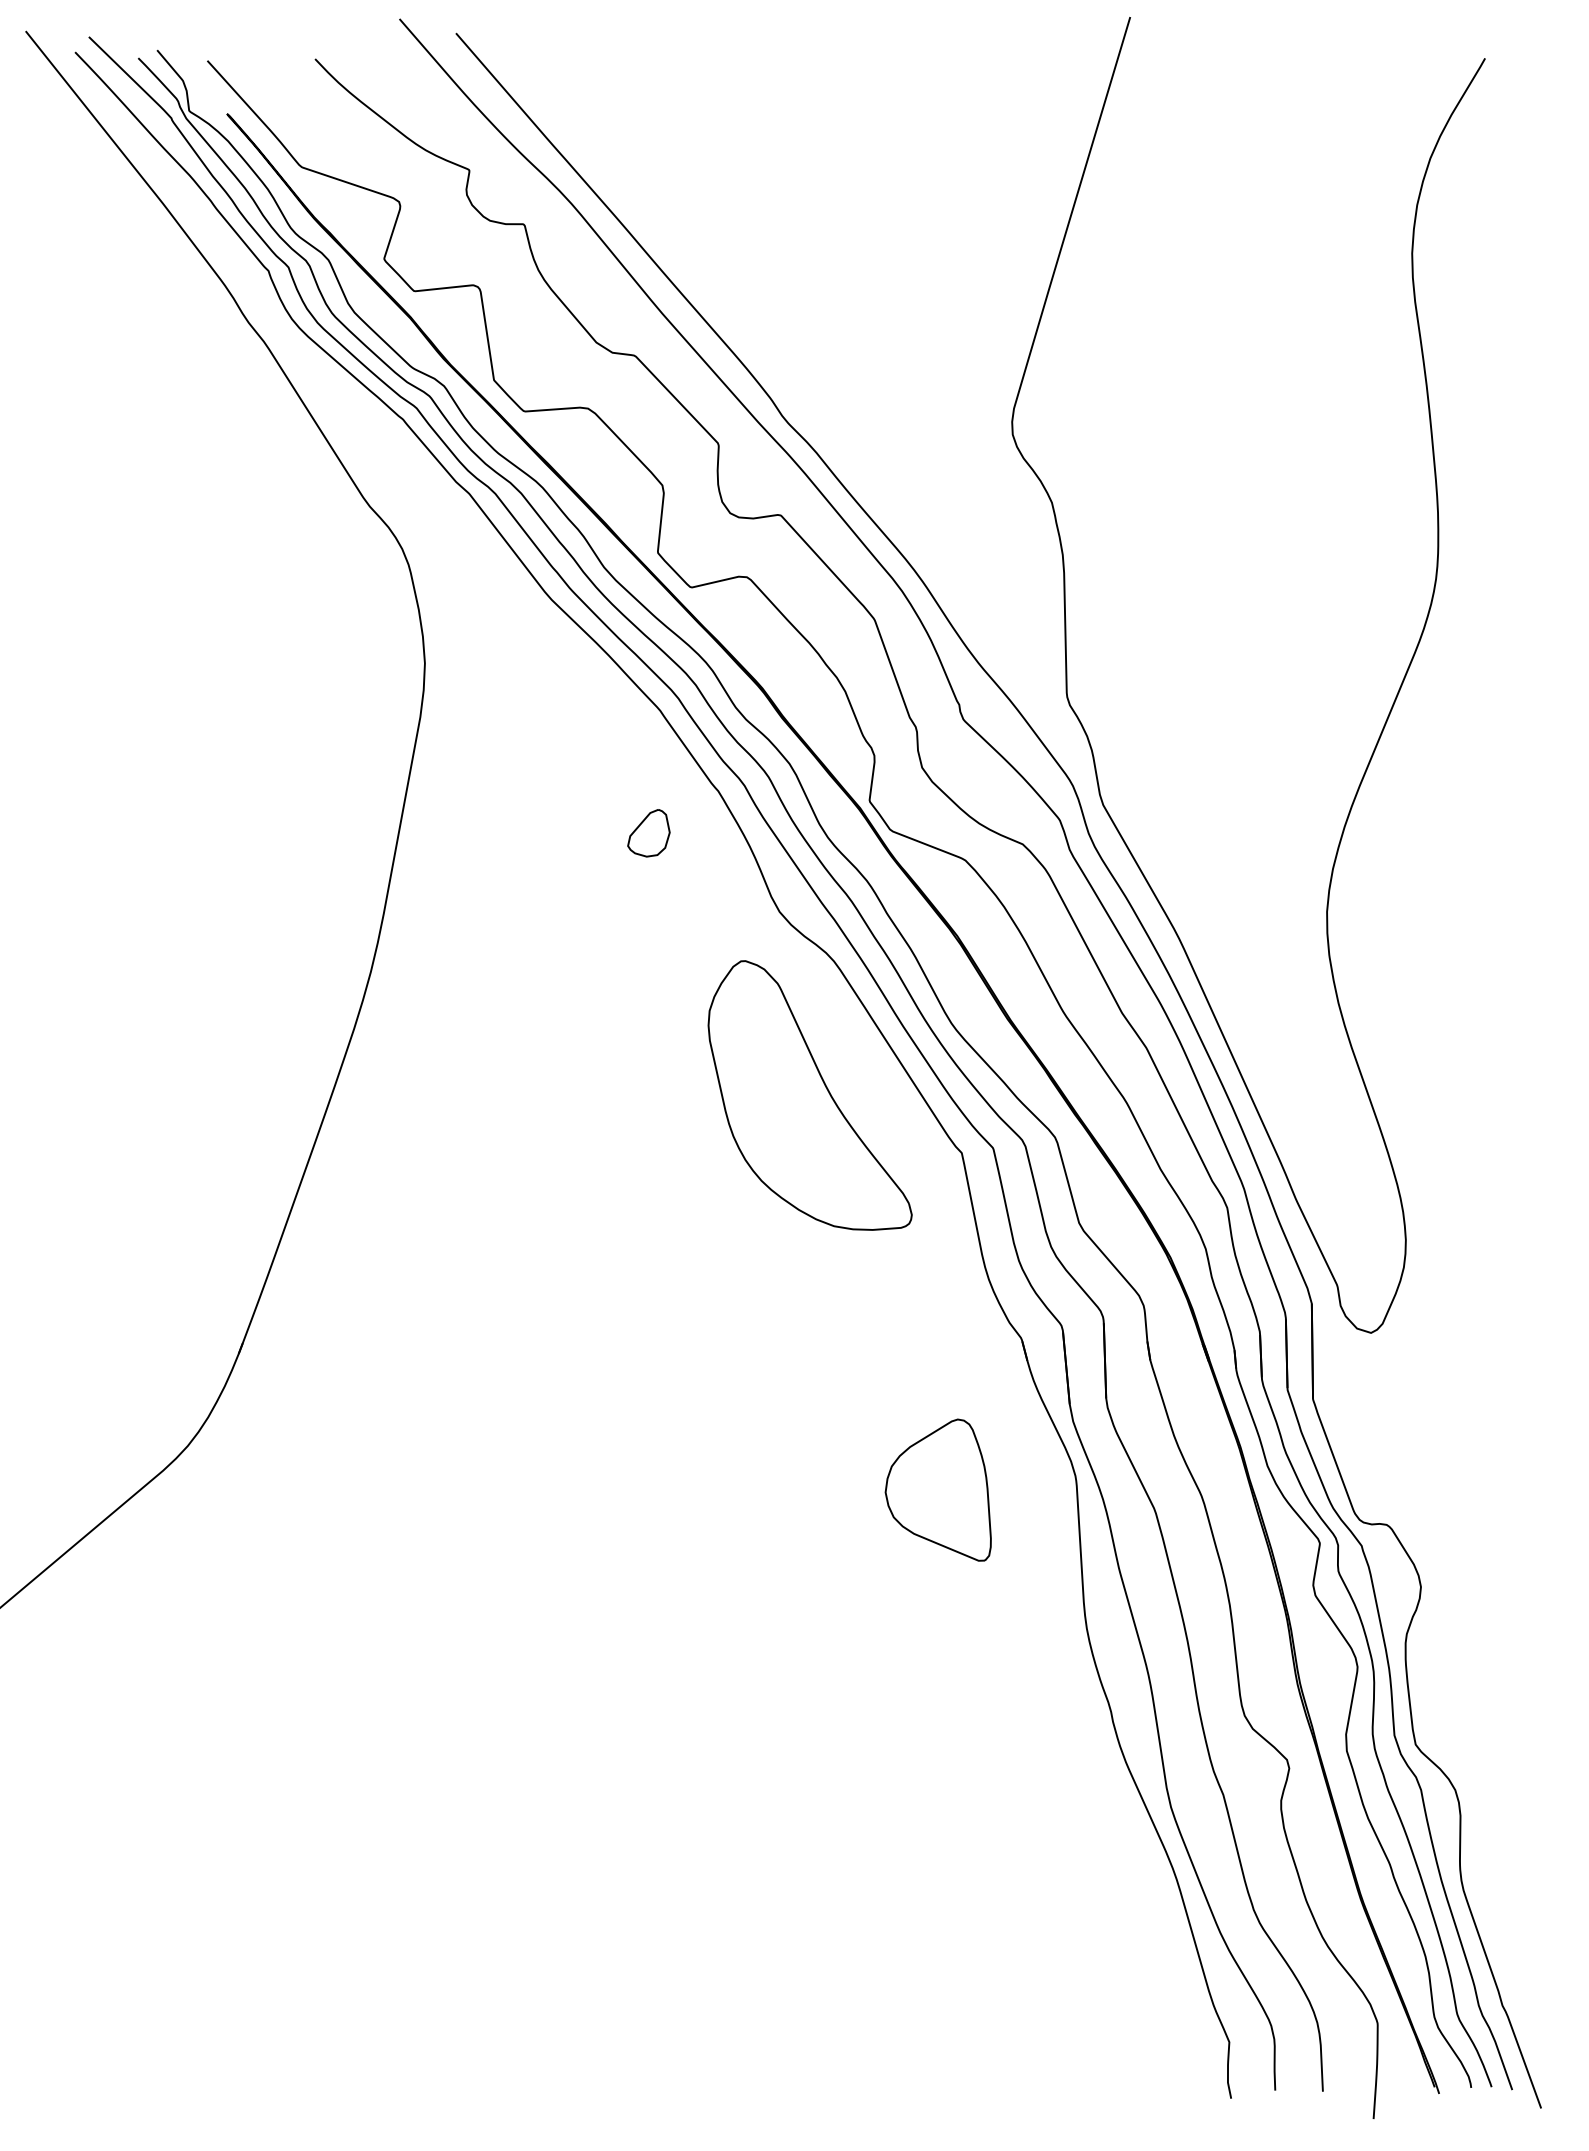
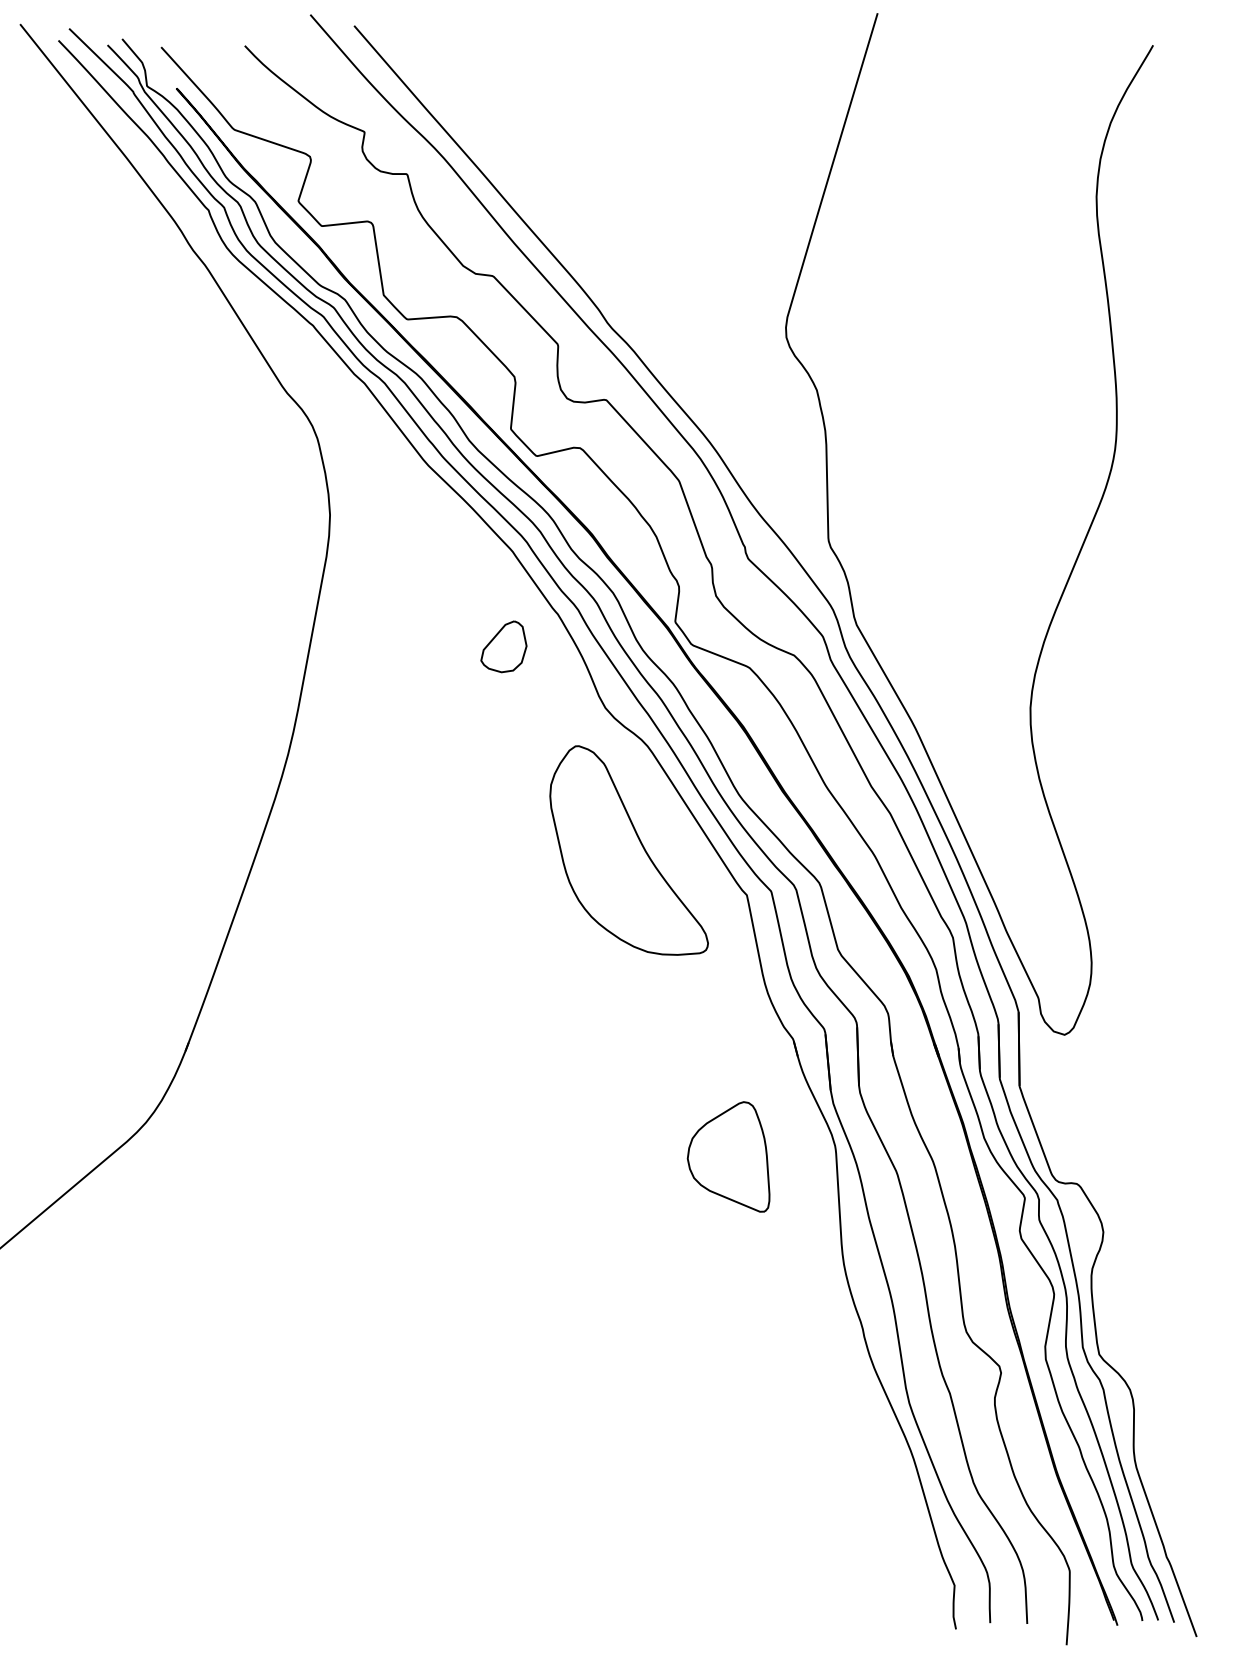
part: (648, 833) -> (503, 647), size x1.4

